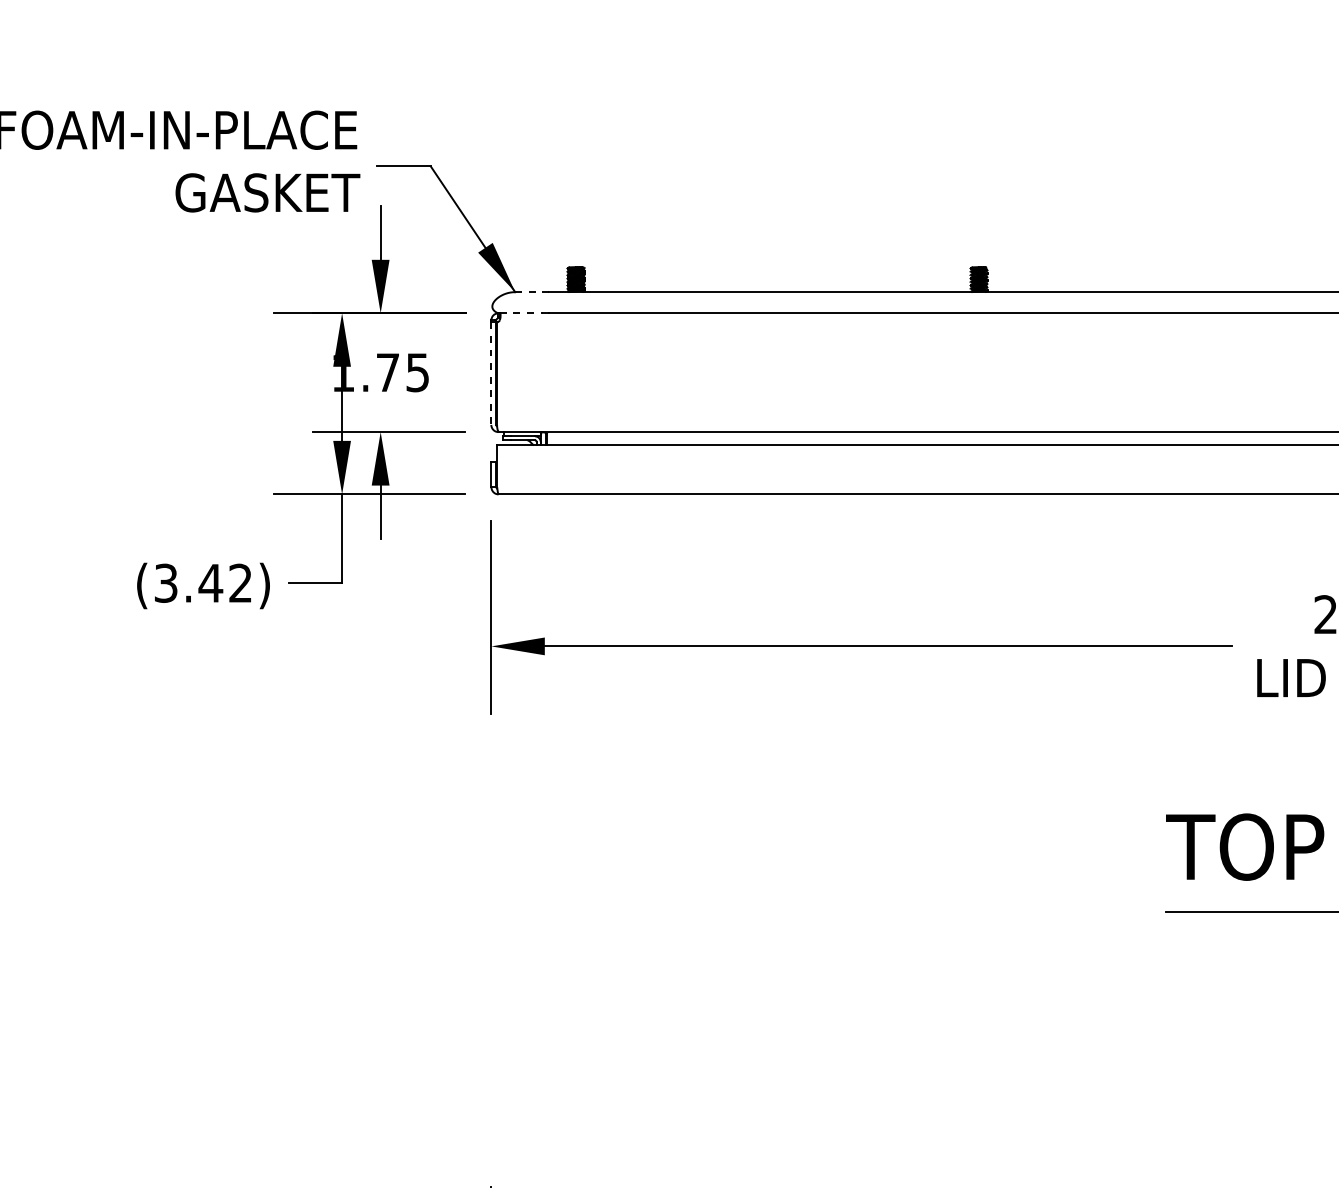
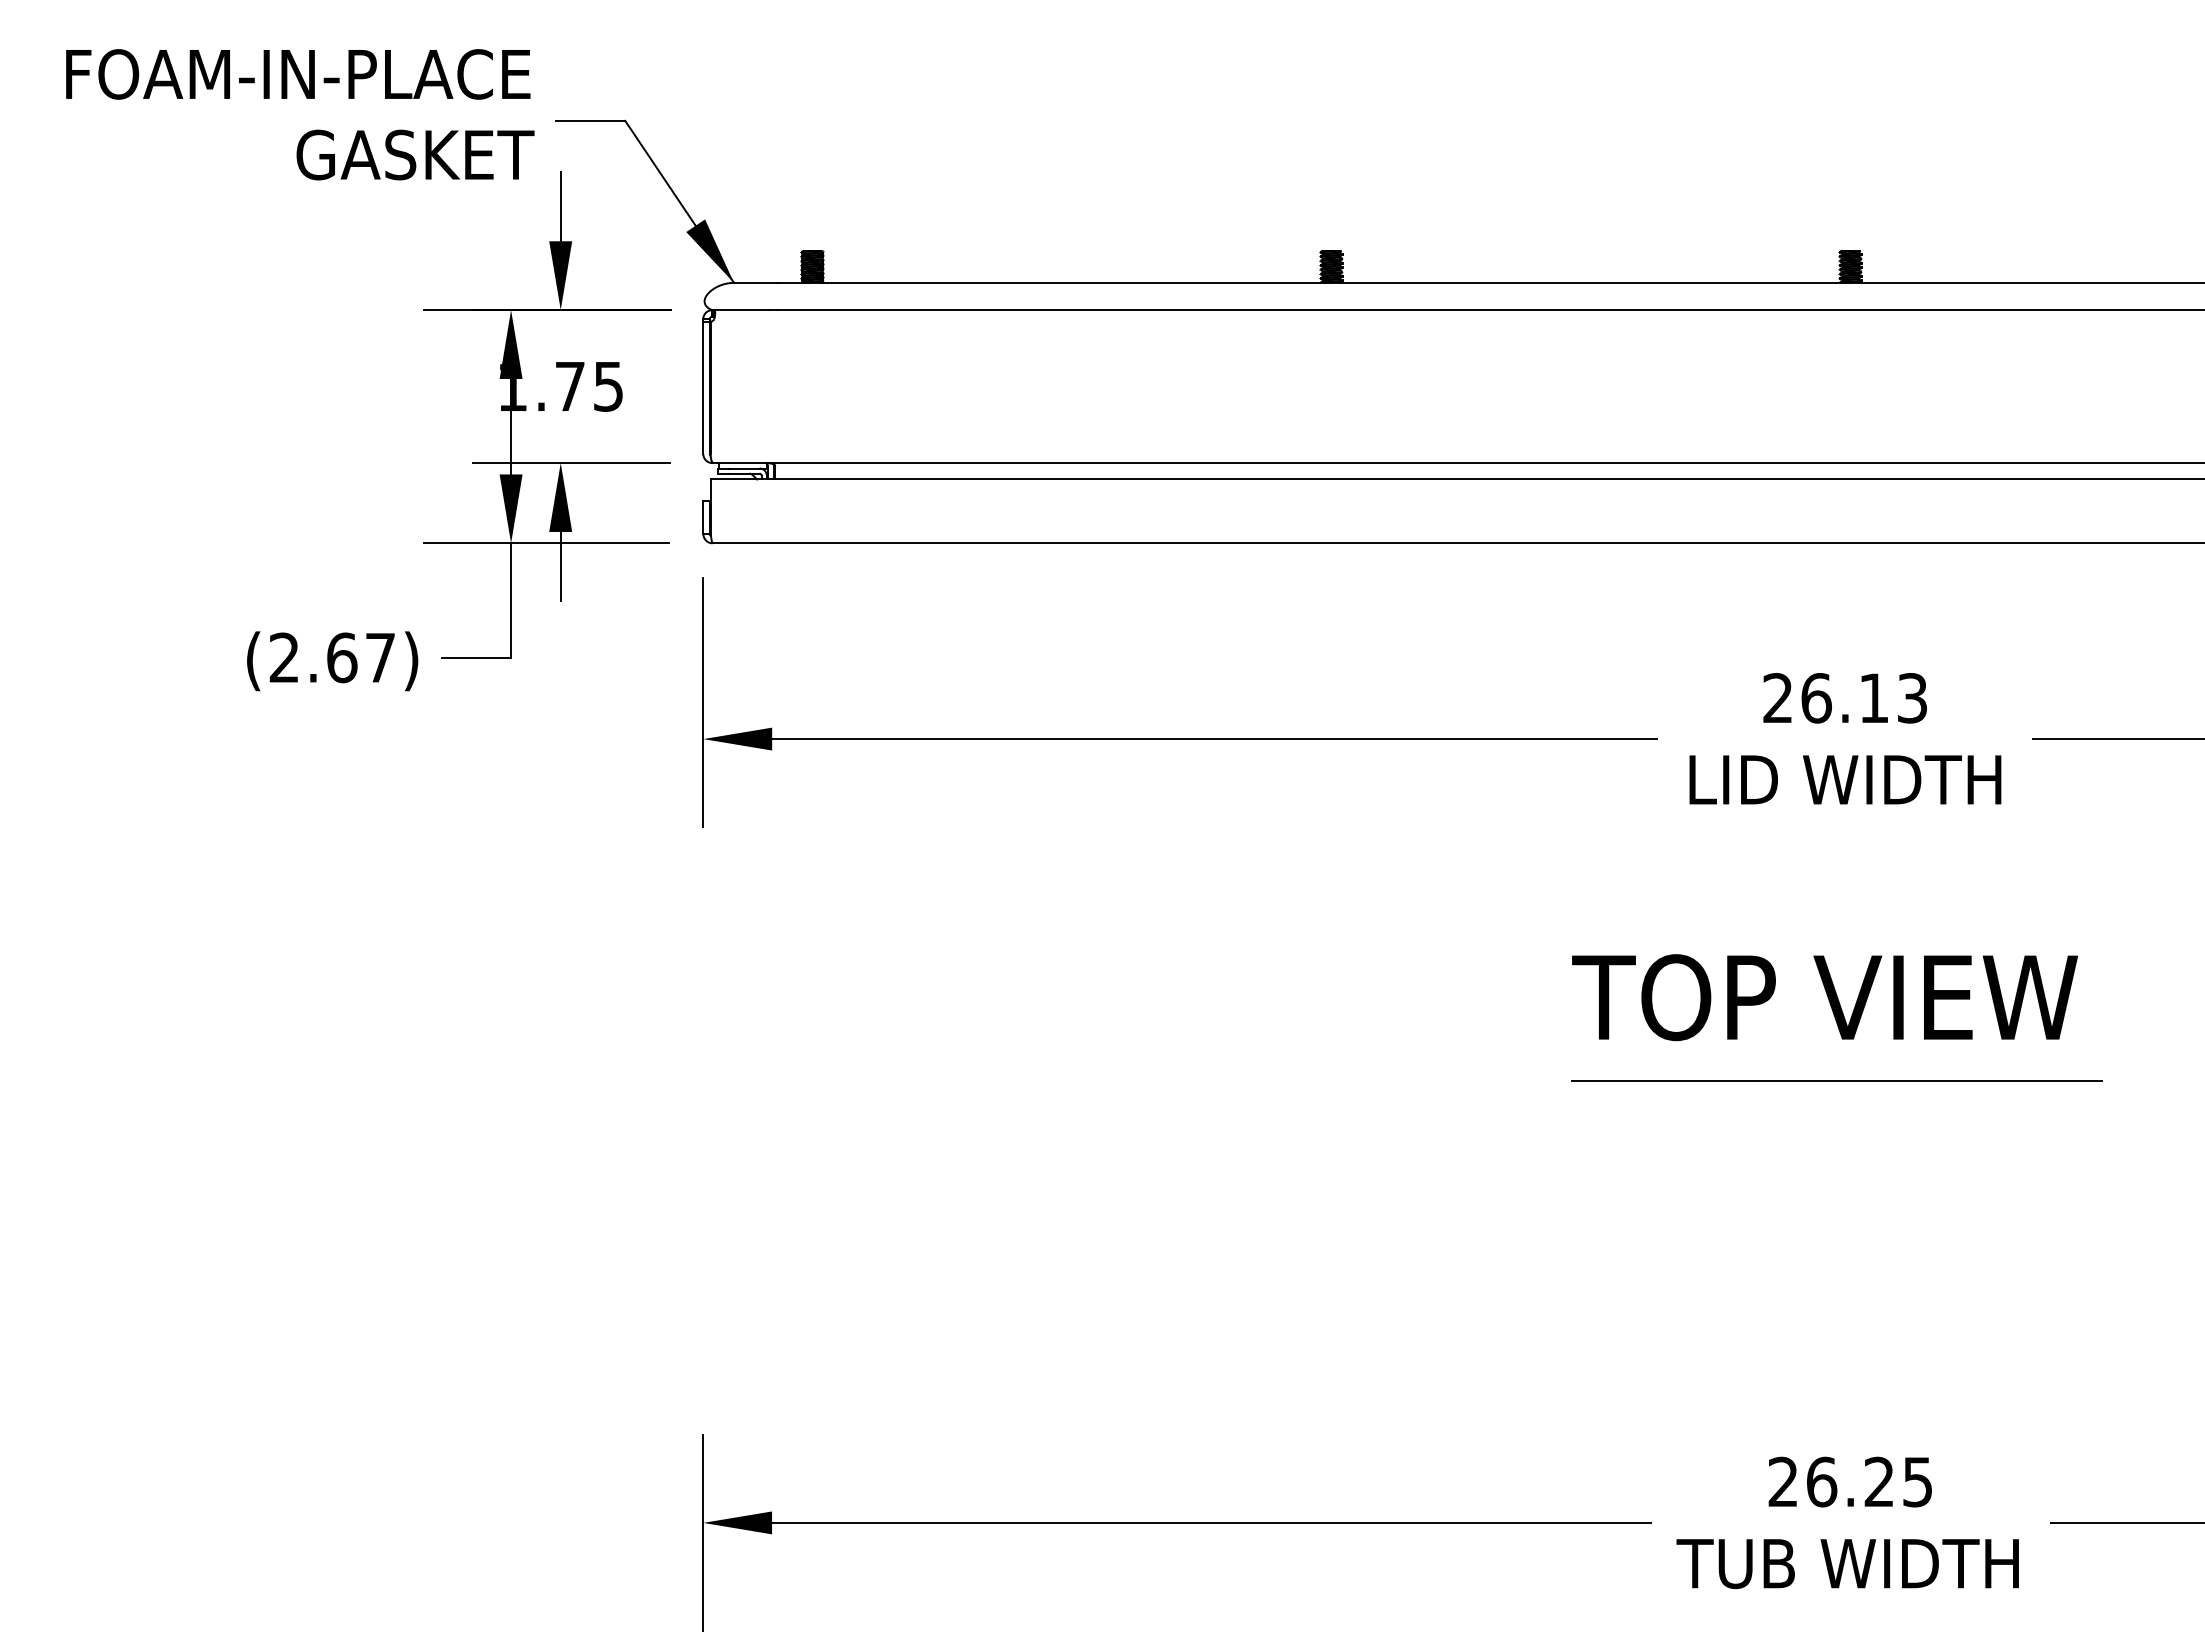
line: (531, 291) -> (755, 282), dashed -> solid
line: (521, 313) -> (742, 310), dashed -> solid
line: (491, 374) -> (703, 388), dashed -> solid
text: (202, 583) -> (331, 657), (3.42) -> (2.67)

